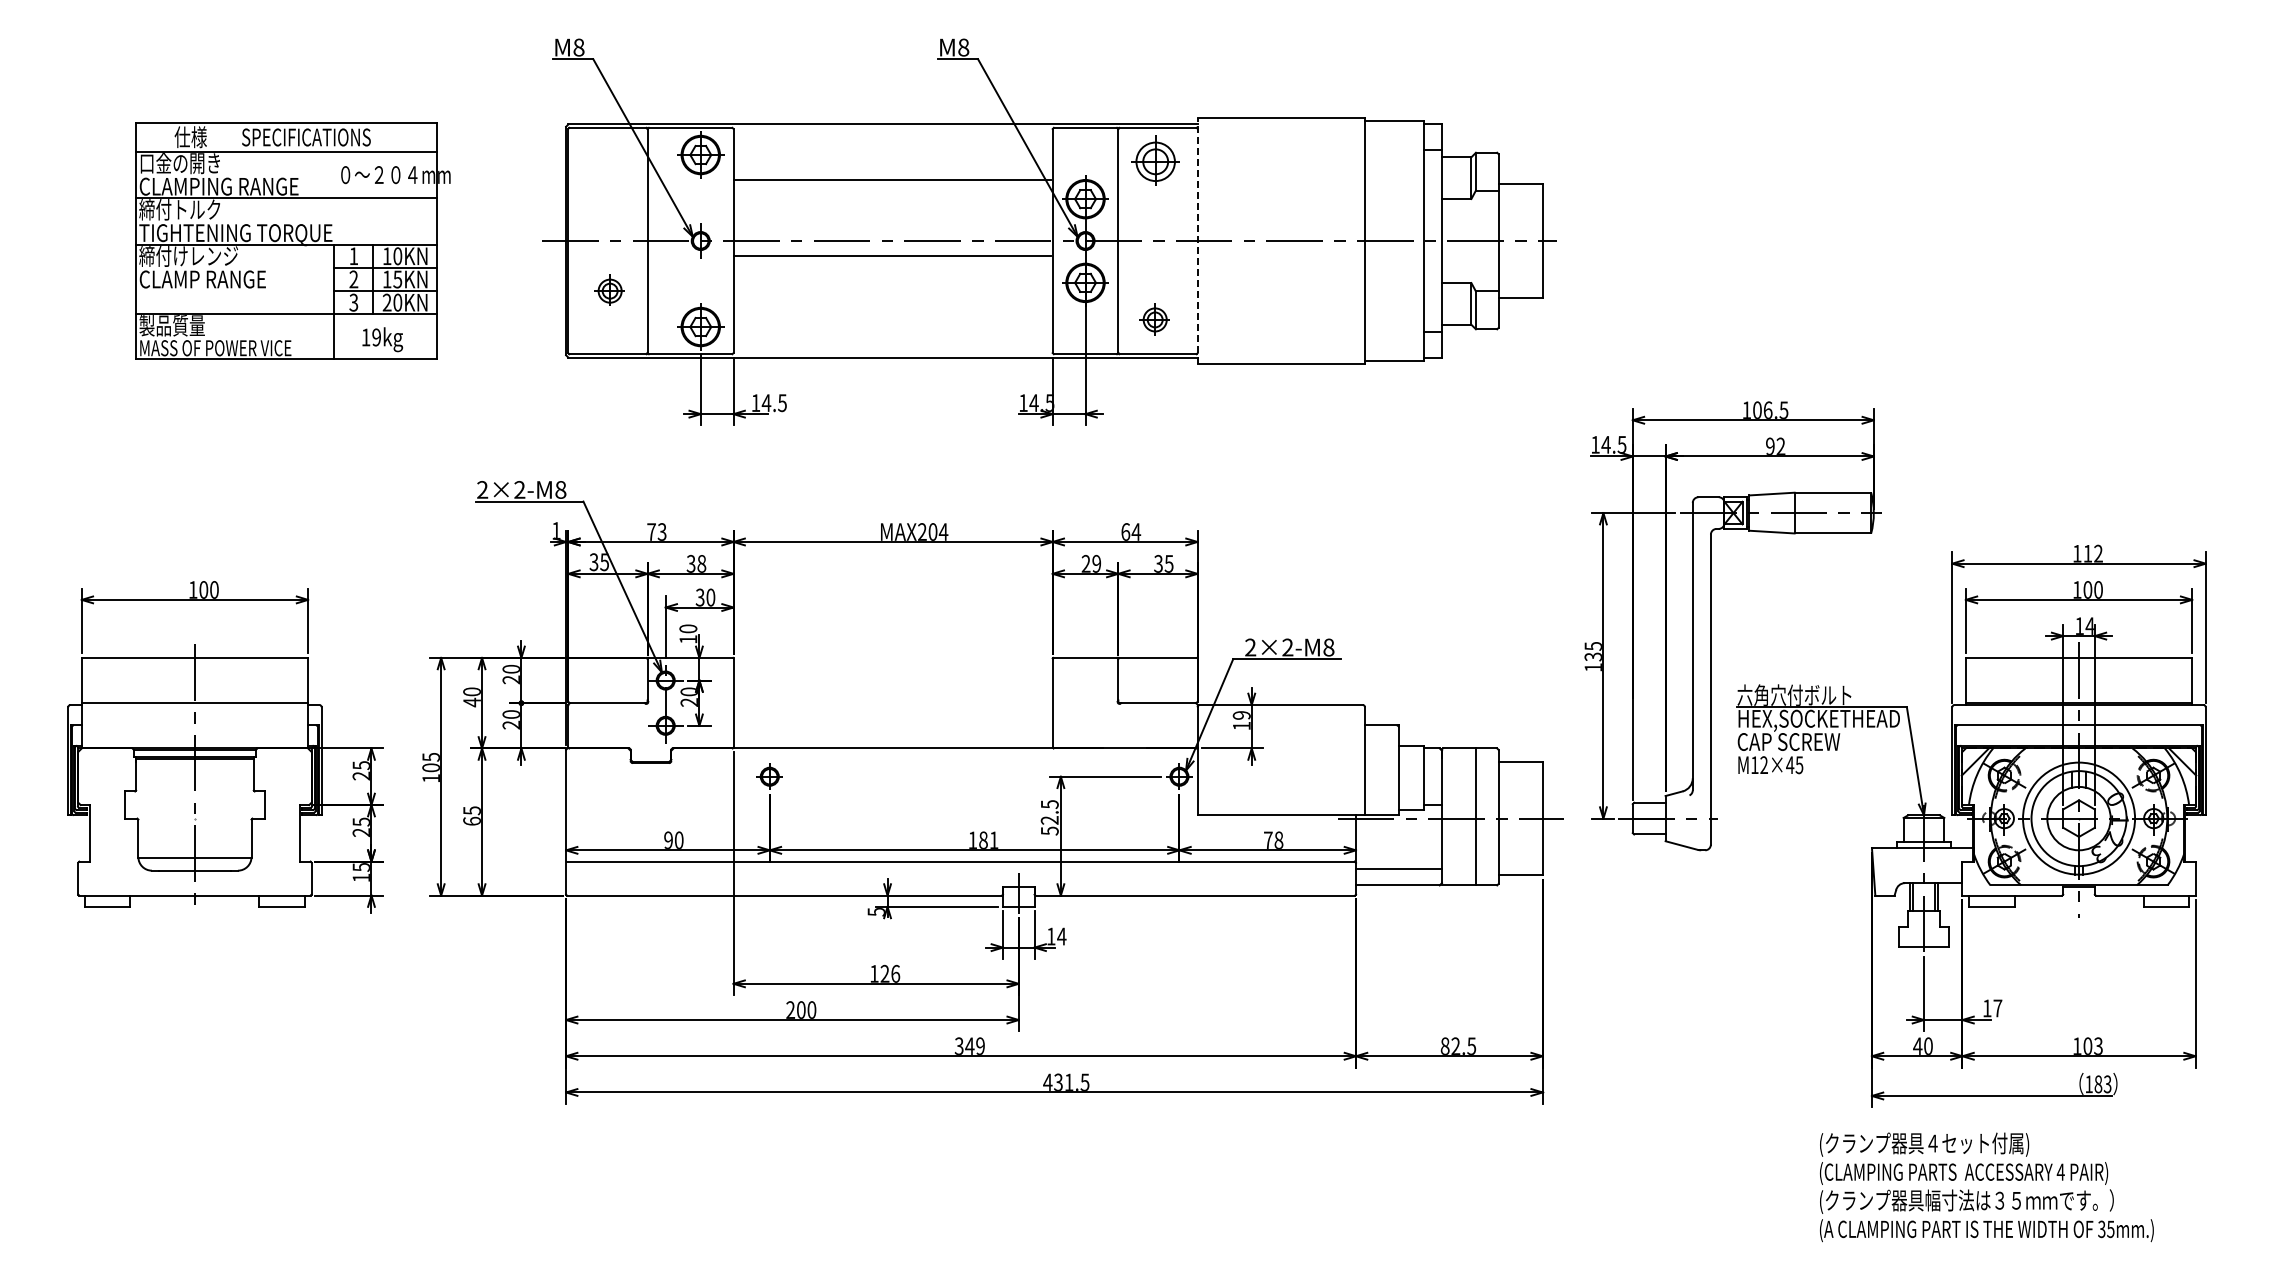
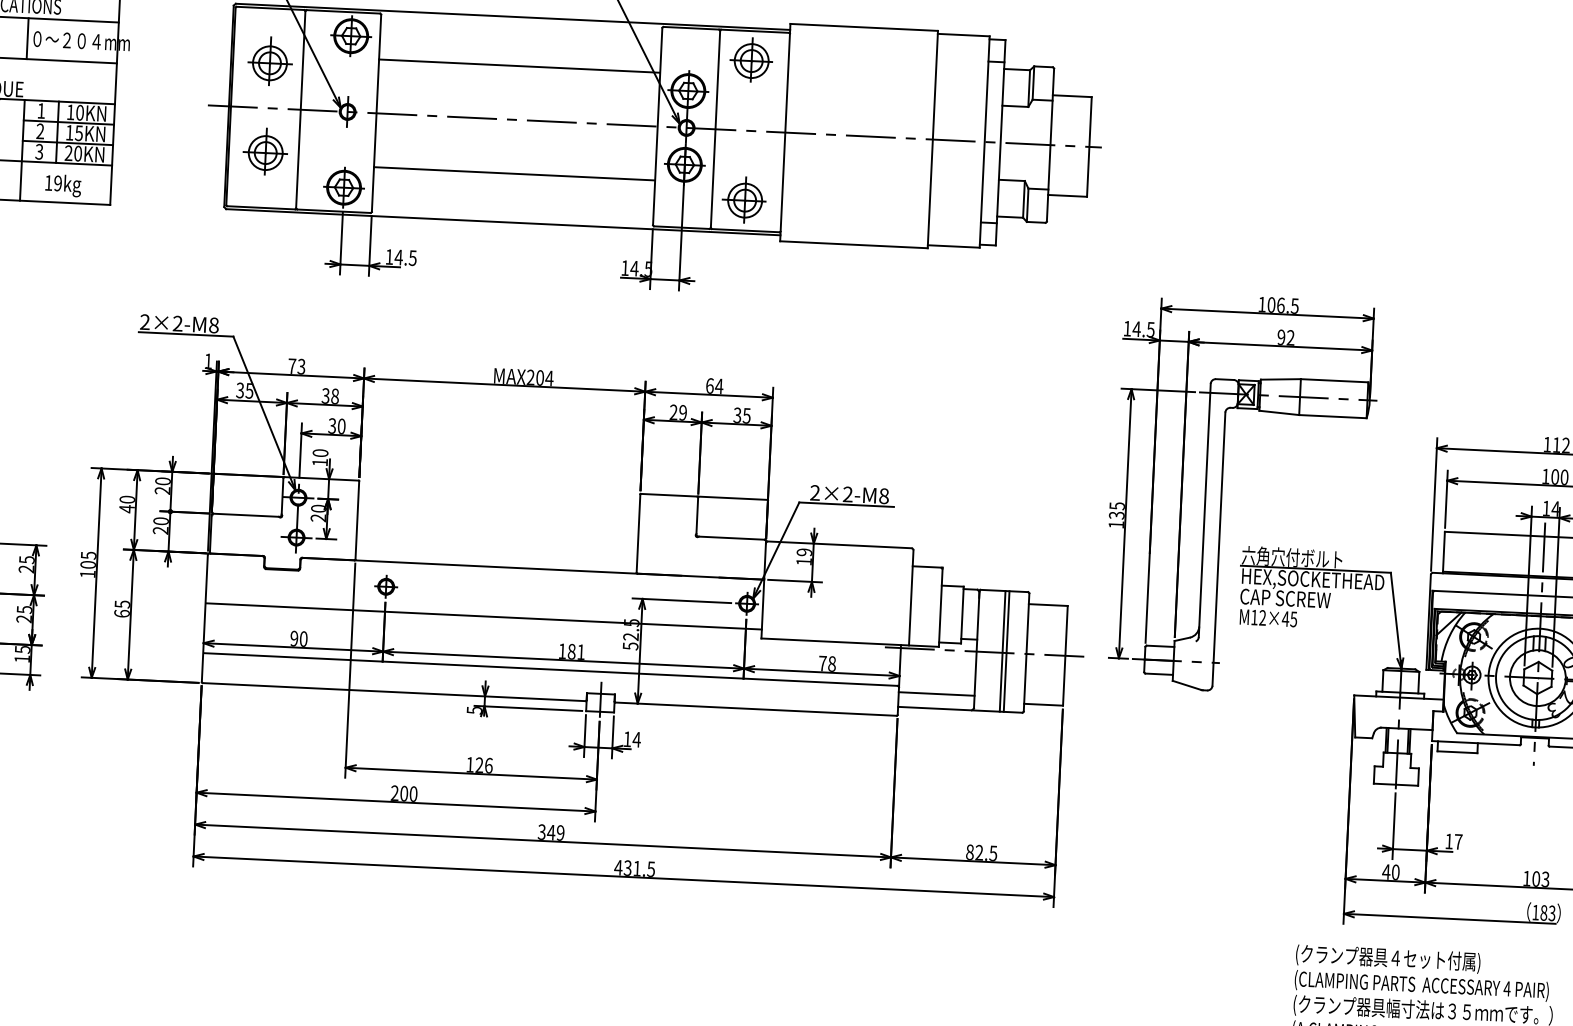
line: (334, 174) -> (27, 38), added
part: (610, 187) -> (270, 61), added
line: (1197, 240) -> (785, 132), dashed -> solid
line: (892, 256) -> (513, 174), moved
part: (609, 289) -> (265, 150), size x1.67
part: (1154, 319) -> (744, 199), size x1.67
line: (882, 805) -> (484, 616), added
line: (1471, 816) -> (1002, 650), added

